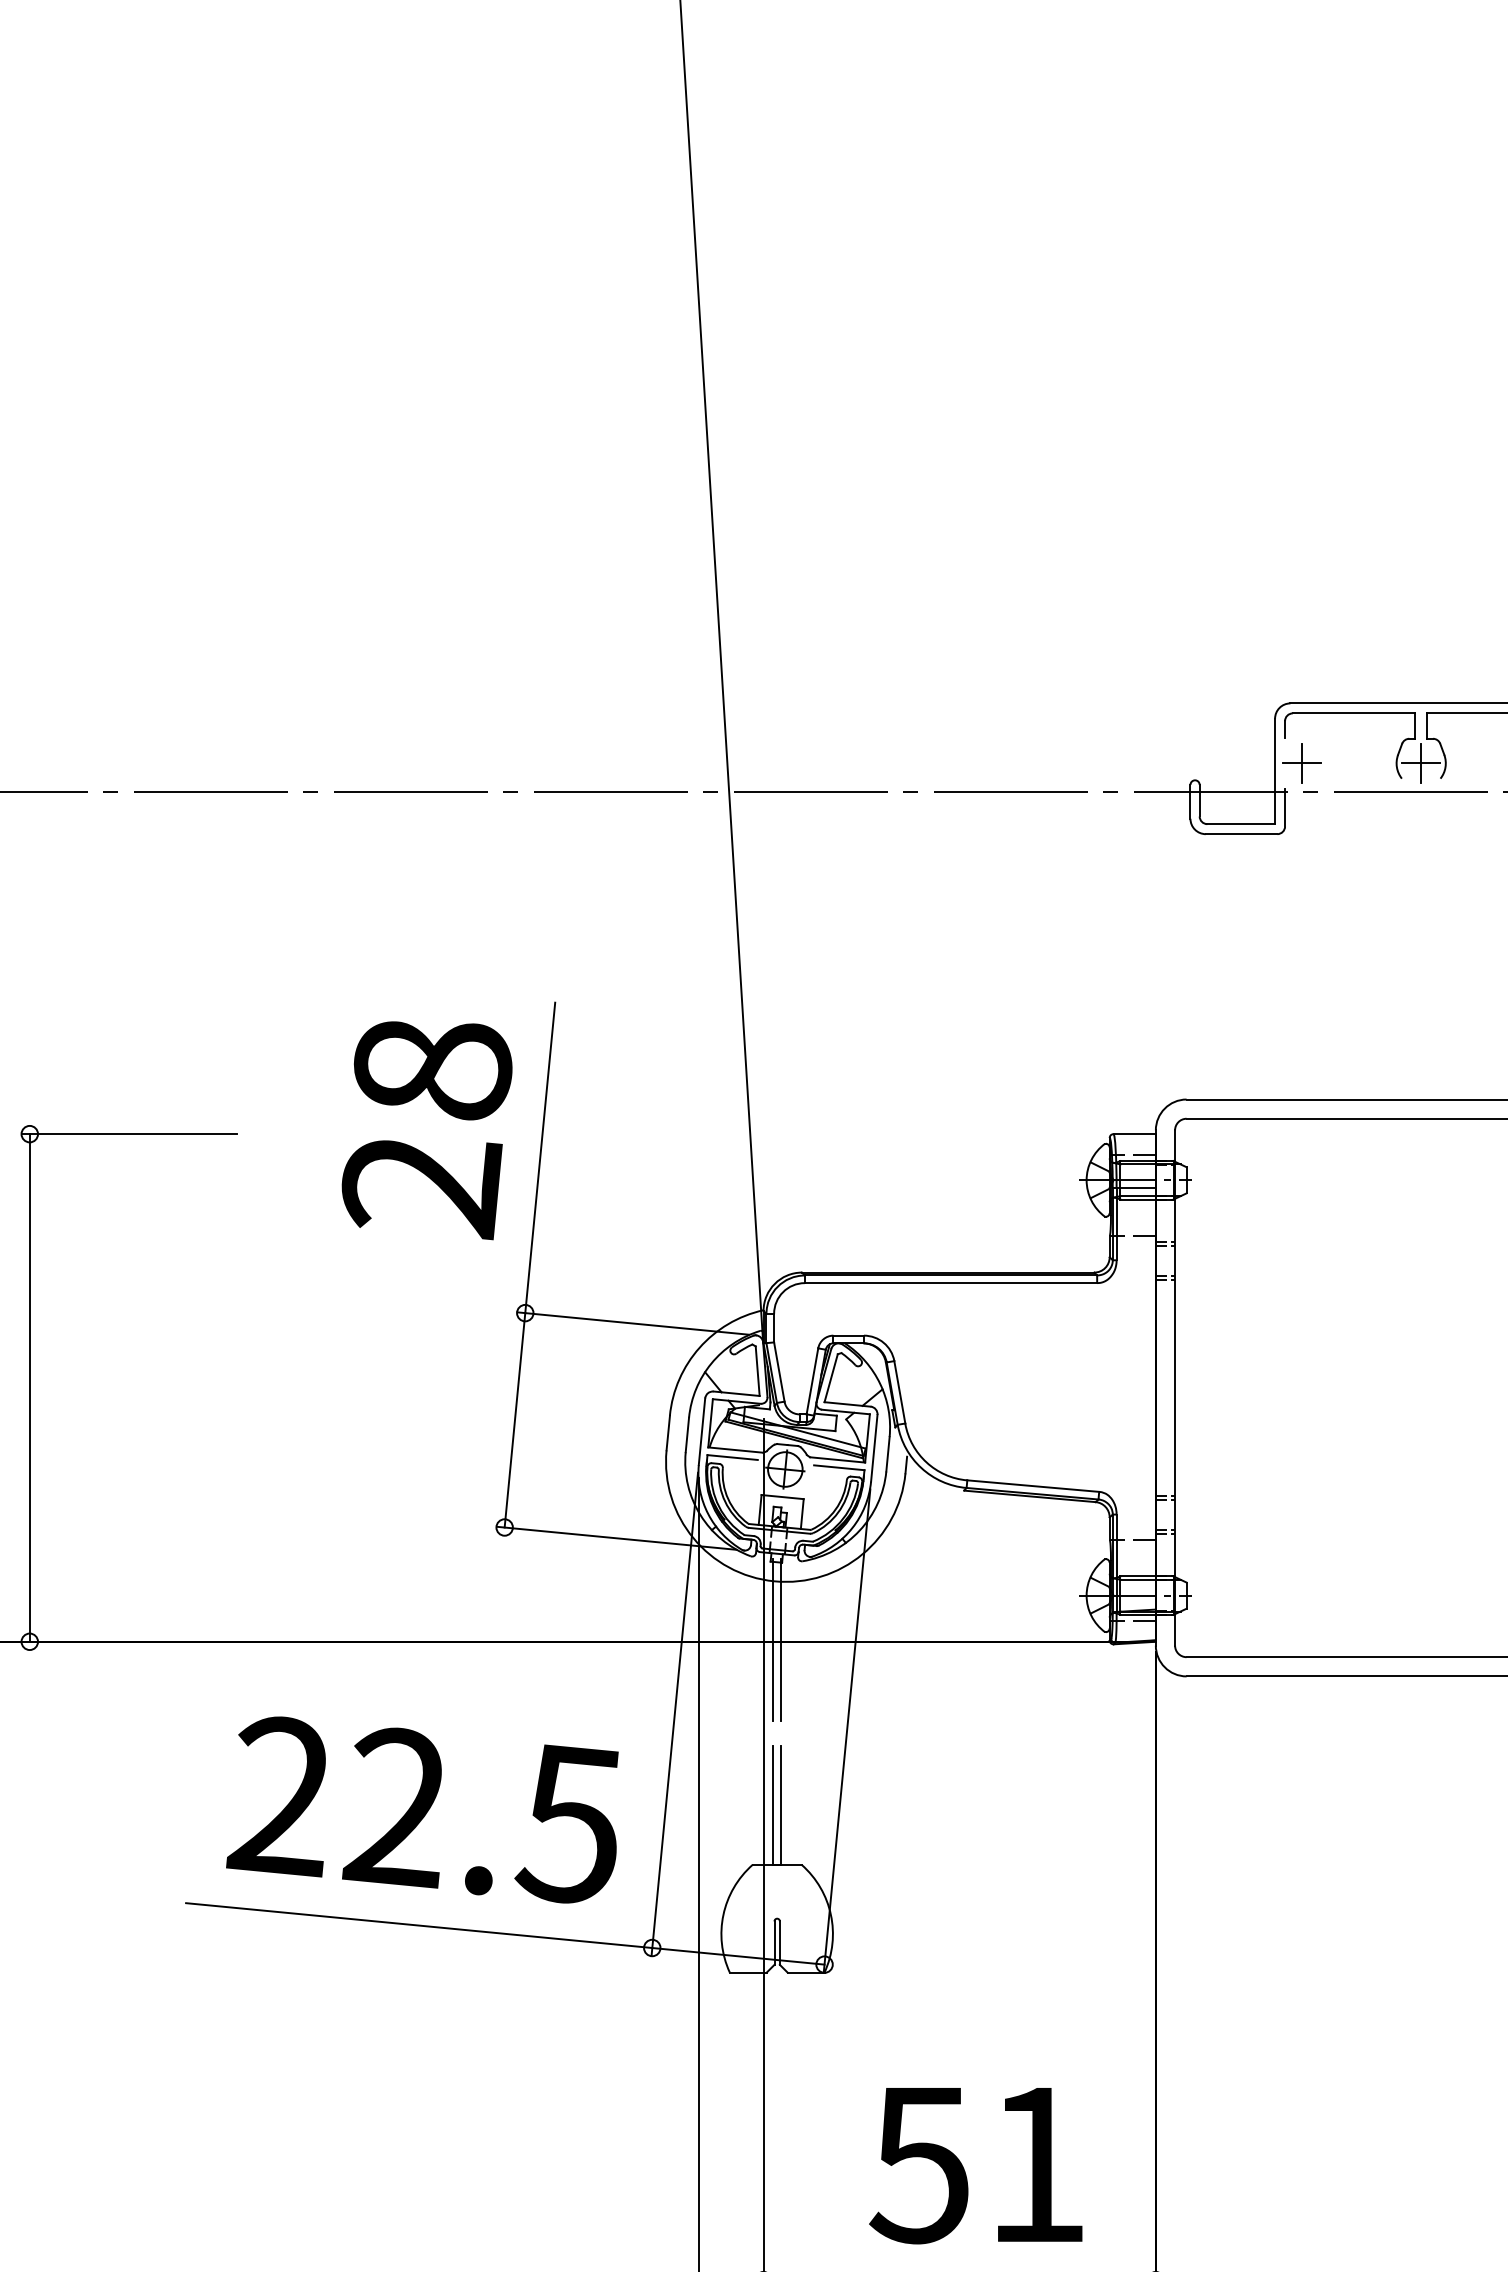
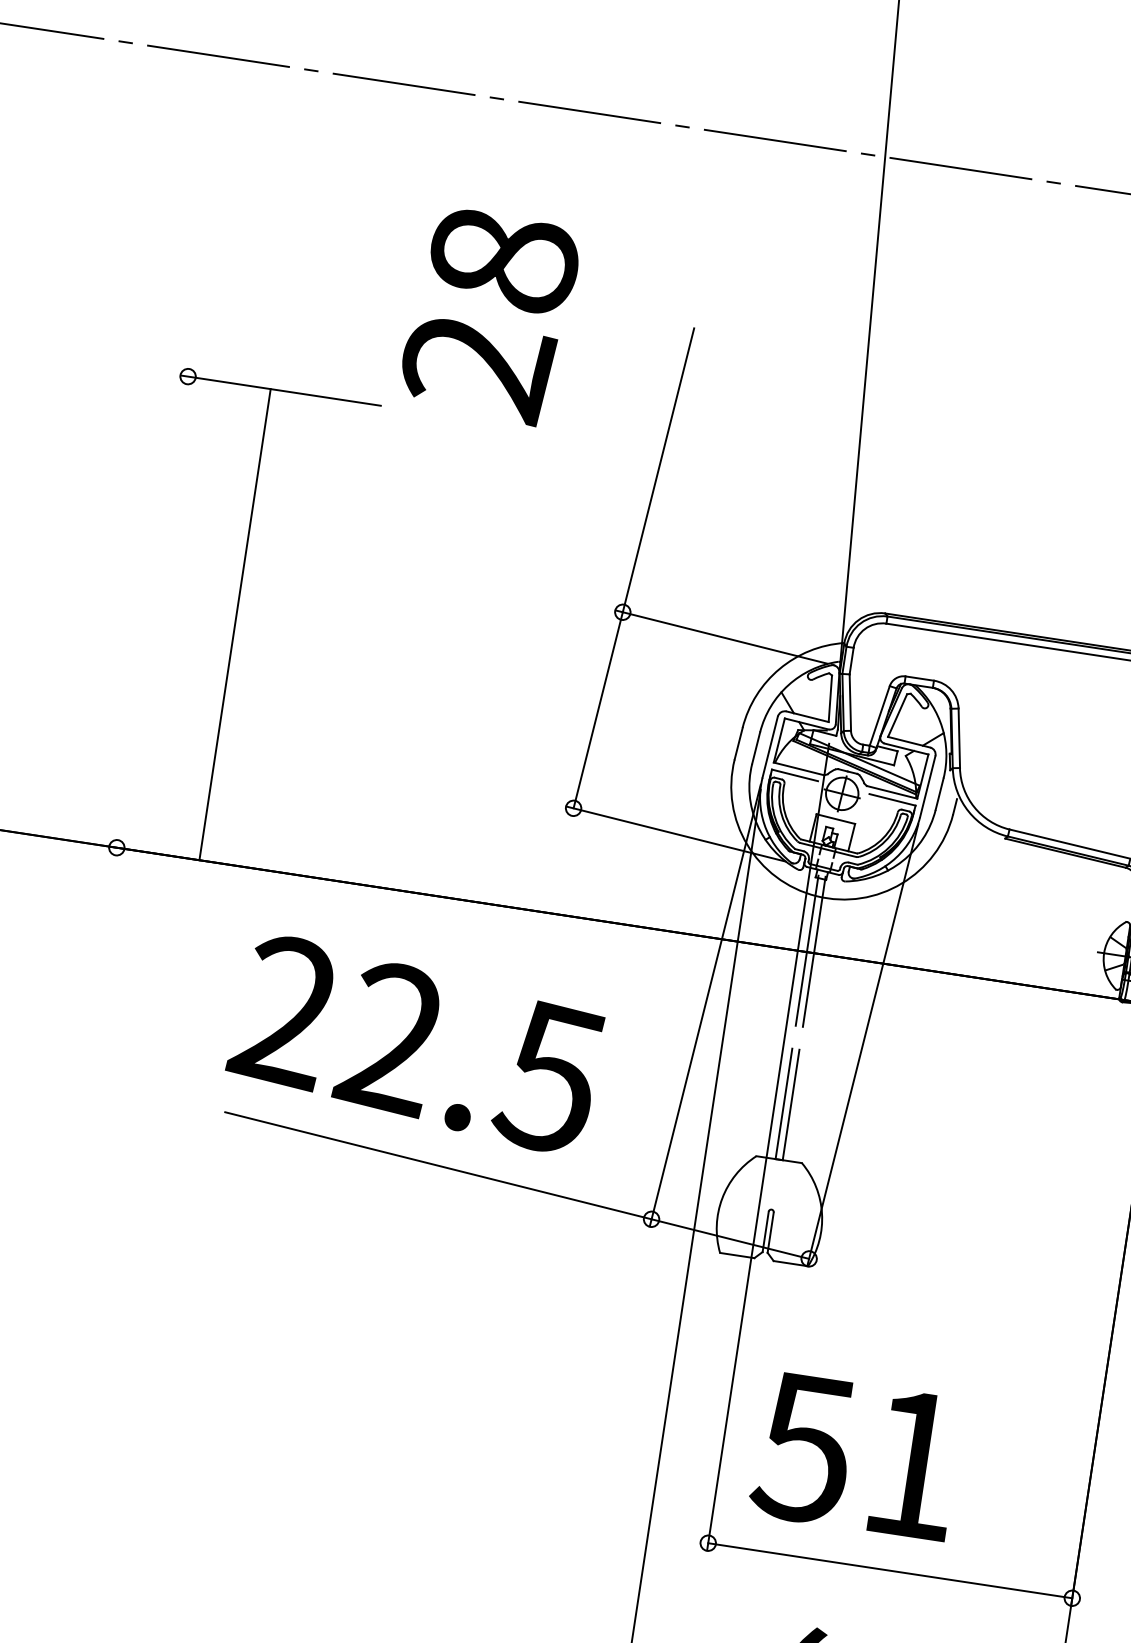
text: (426, 1130) -> (489, 316), moved
line: (29, 1387) -> (234, 624), moved
text: (422, 1809) -> (415, 1043), moved
text: (975, 2166) -> (855, 1457), moved

